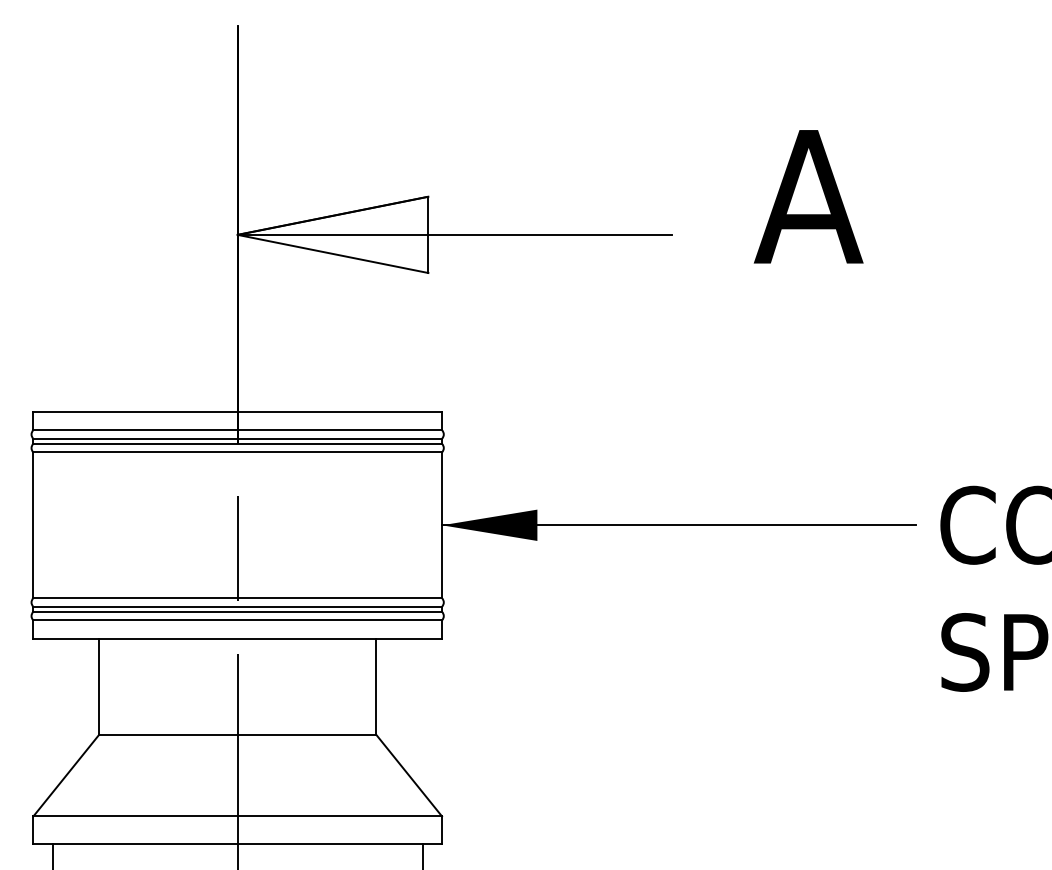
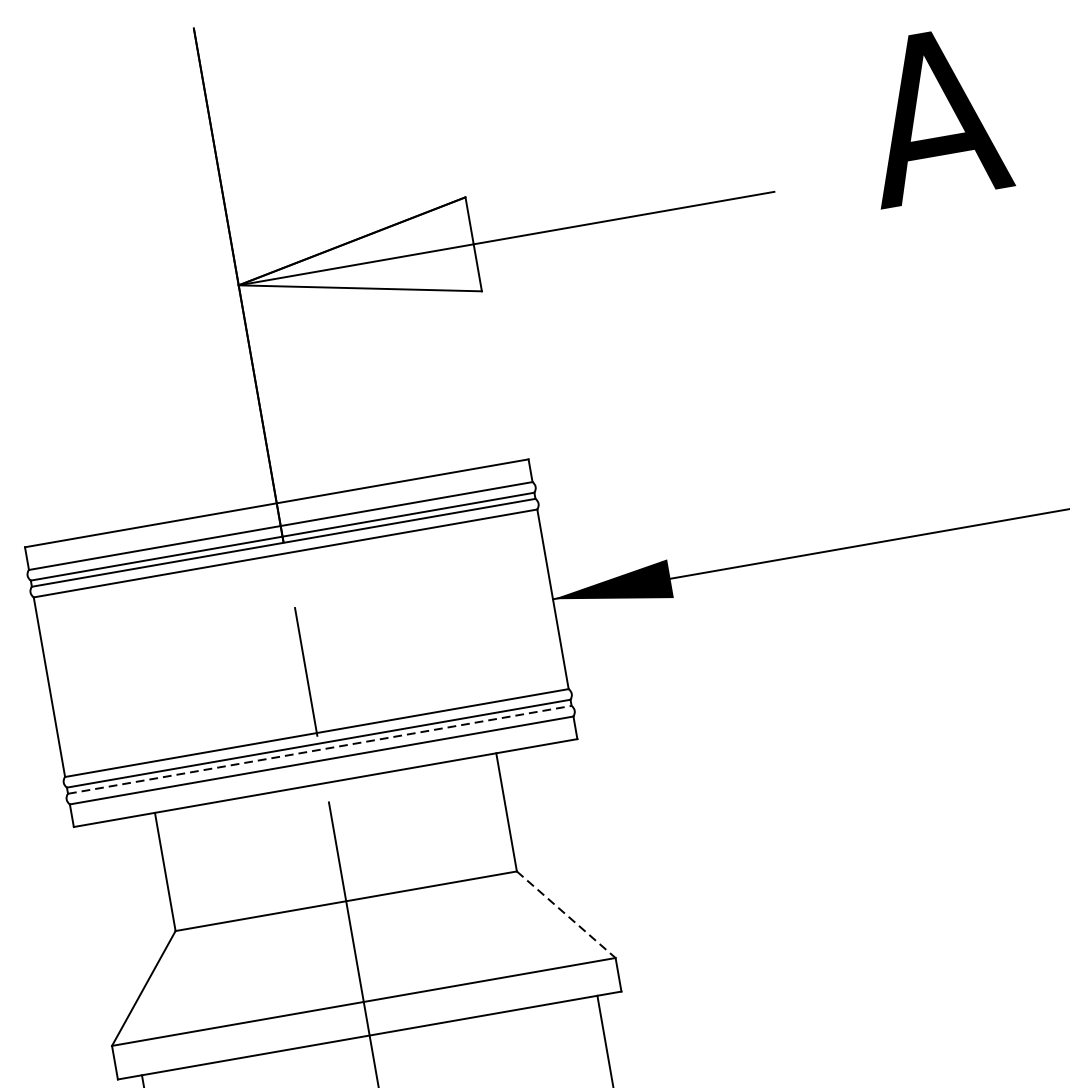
line: (238, 611) -> (320, 749), solid -> dashed
line: (409, 775) -> (566, 914), solid -> dashed

